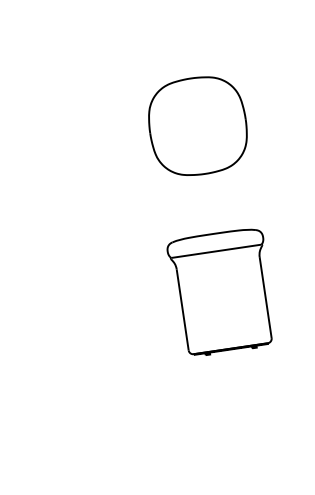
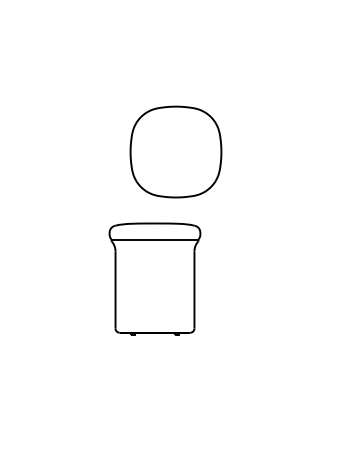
part: (221, 291) -> (154, 278), moved

